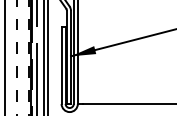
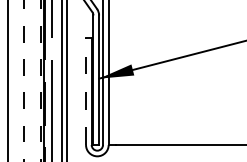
line: (61, 65) -> (85, 91), solid -> dashed

